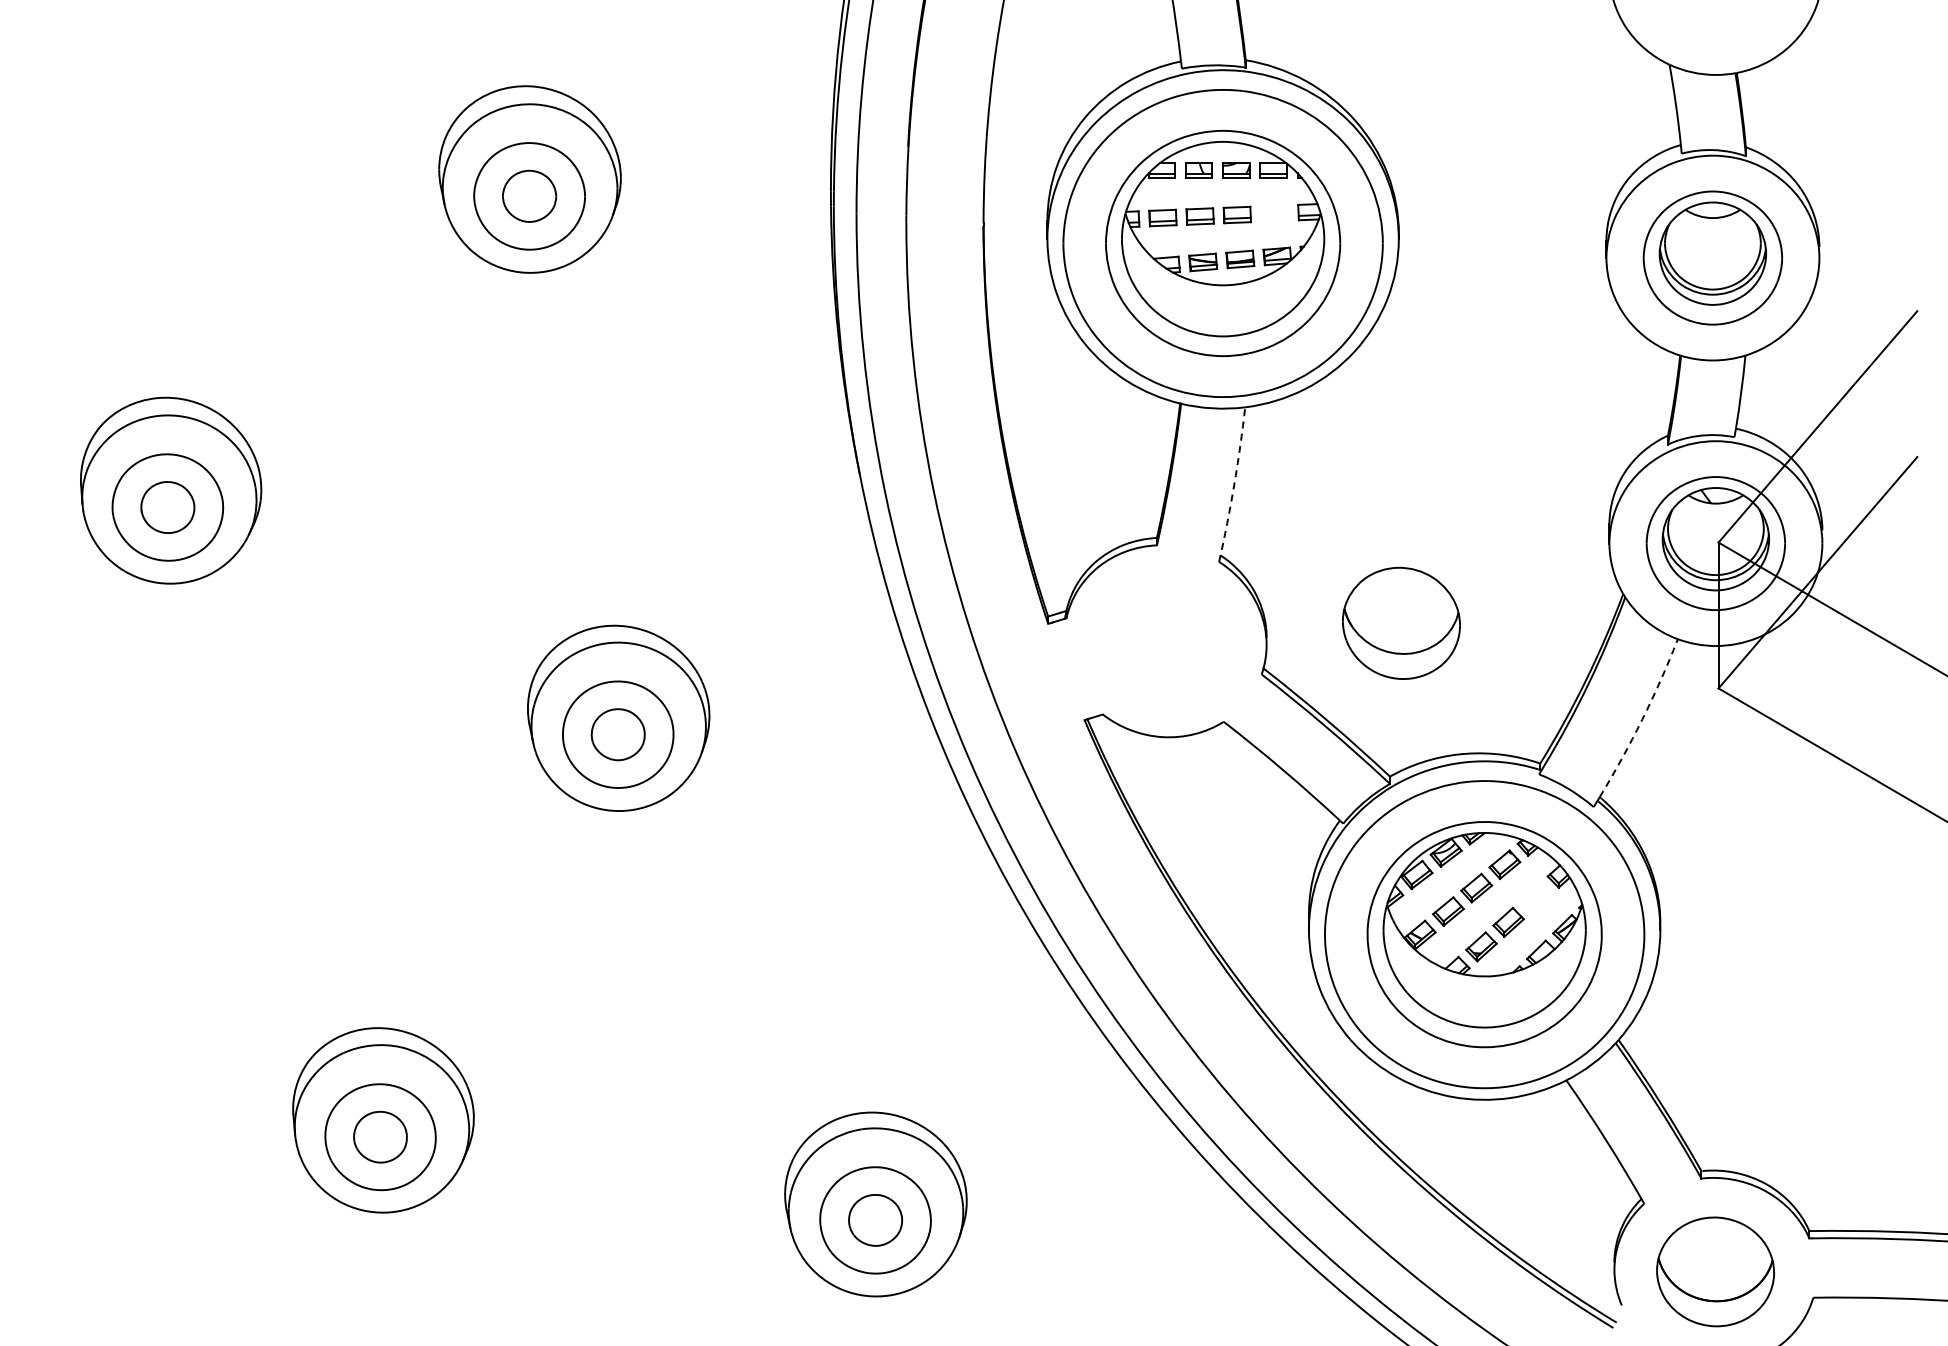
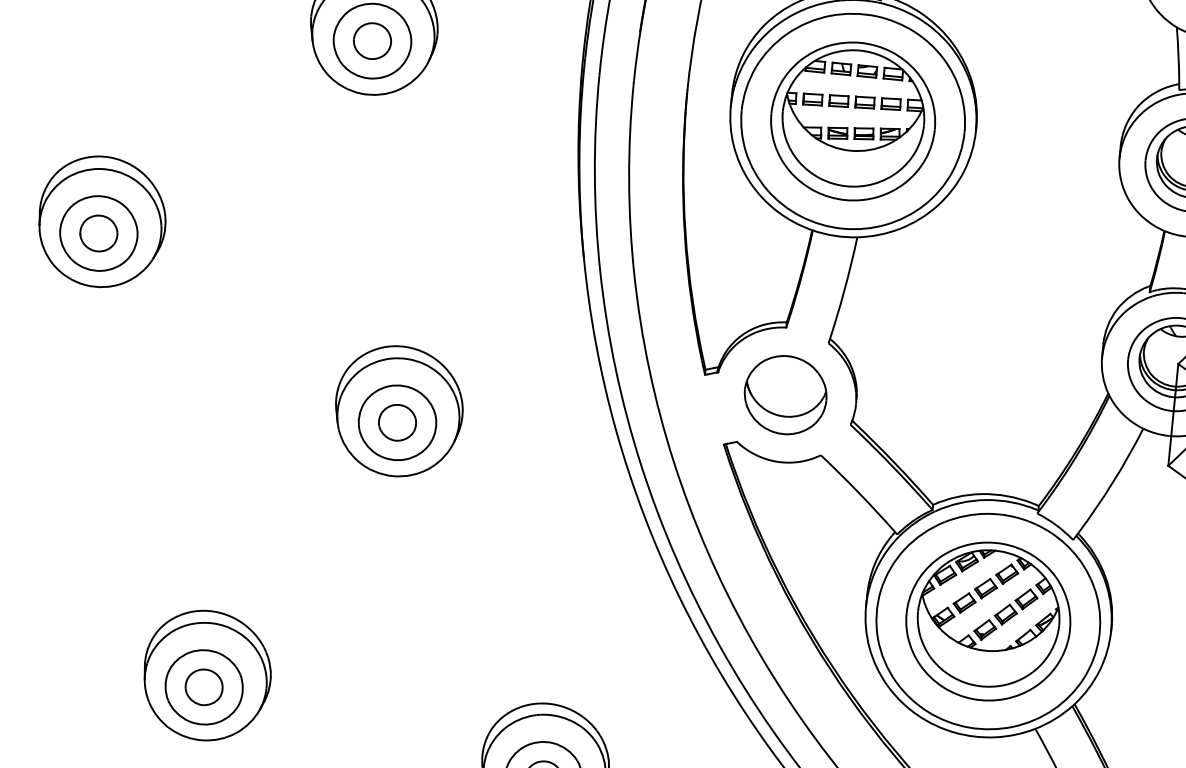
part: (1274, 213) -> (891, 104), added
arc: (1234, 484) -> (844, 290), dashed -> solid
part: (1401, 622) -> (785, 394), moved
arc: (1642, 719) -> (1113, 482), dashed -> solid
part: (1535, 897) -> (1026, 599), added

